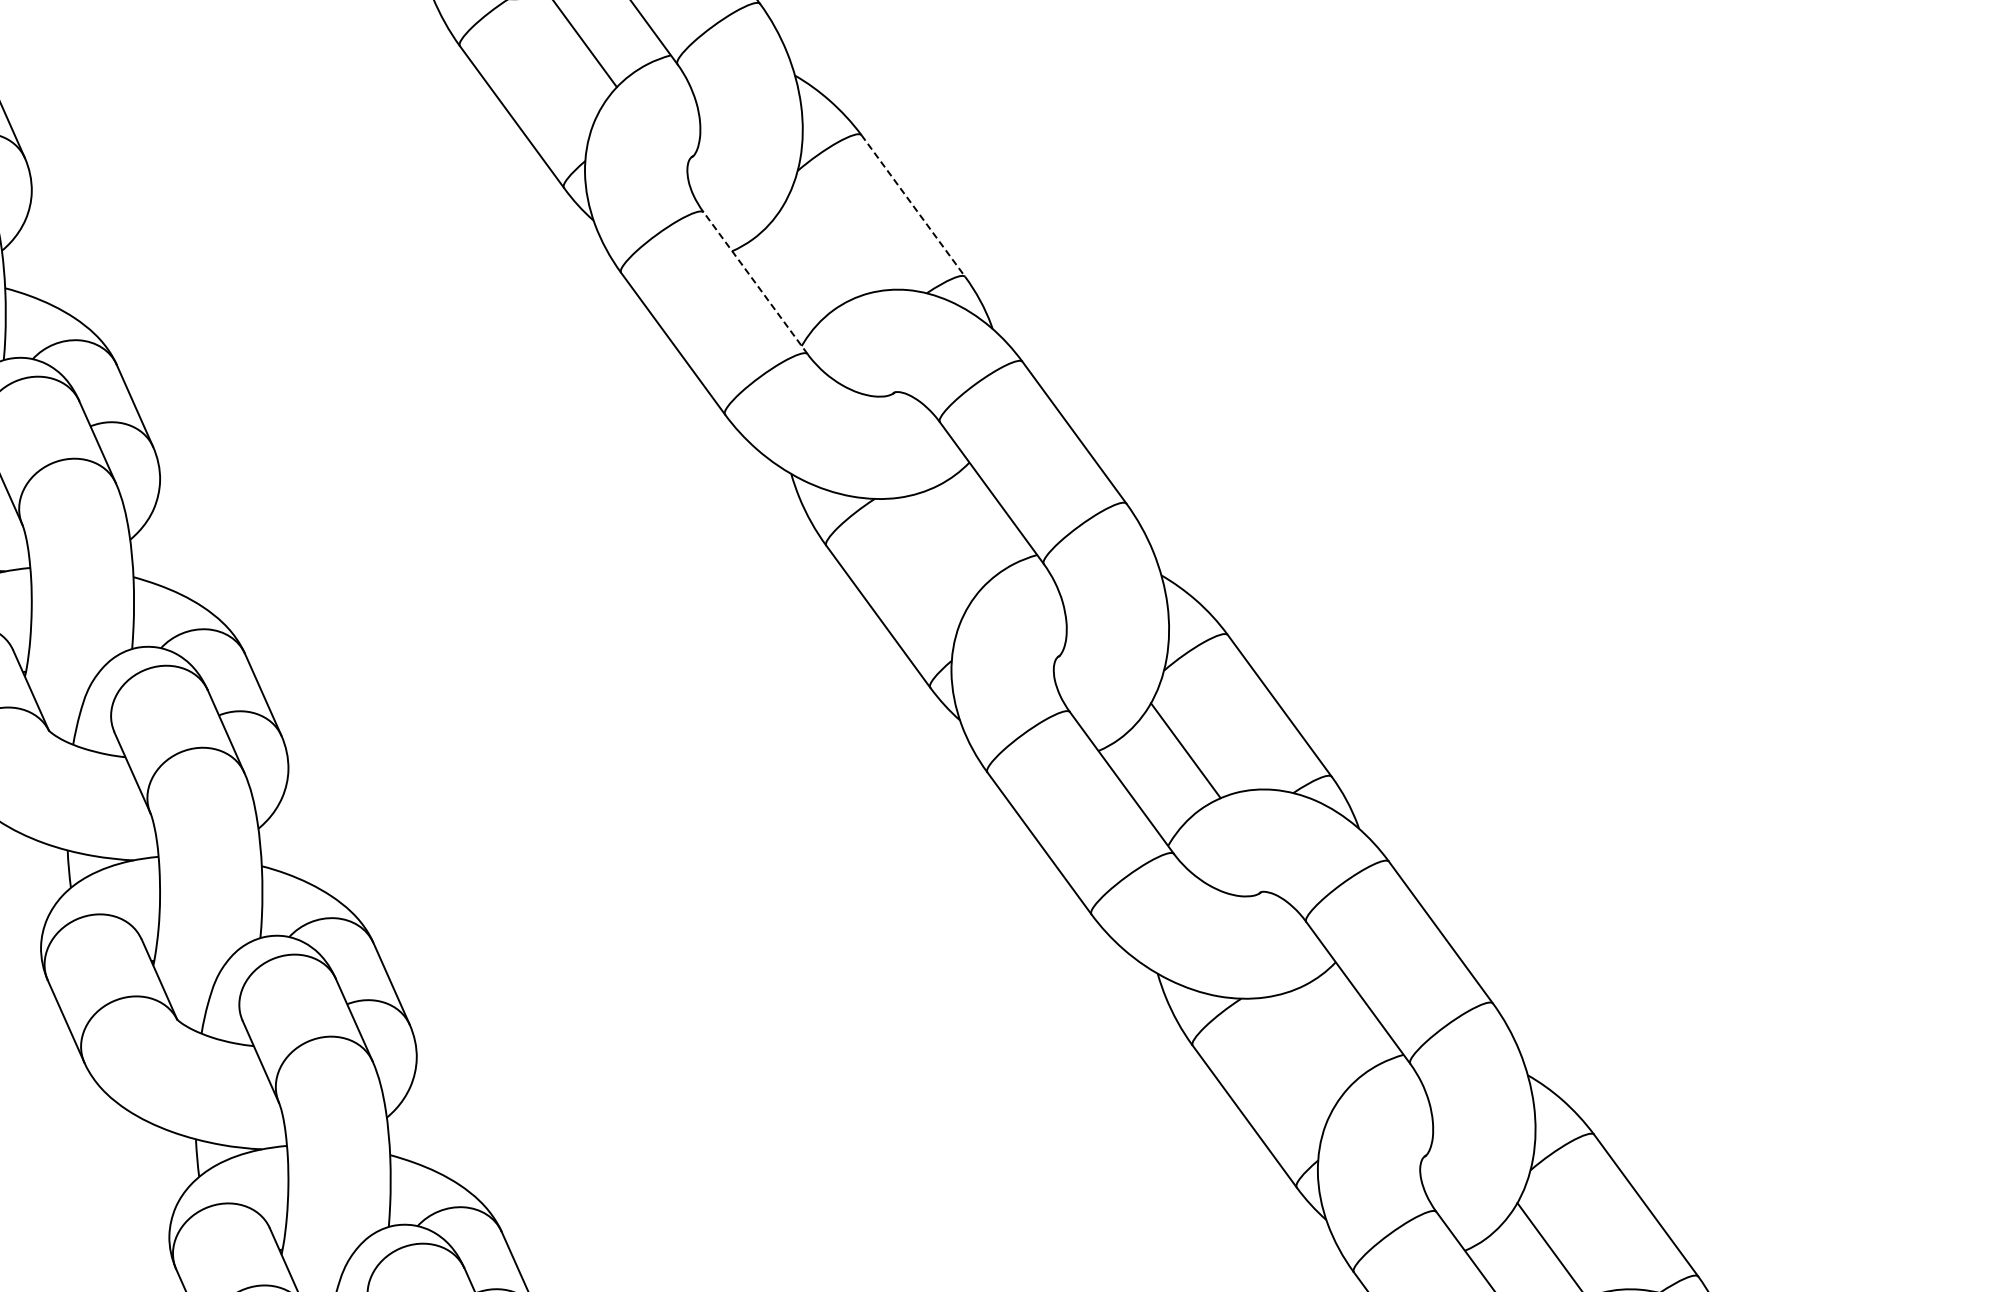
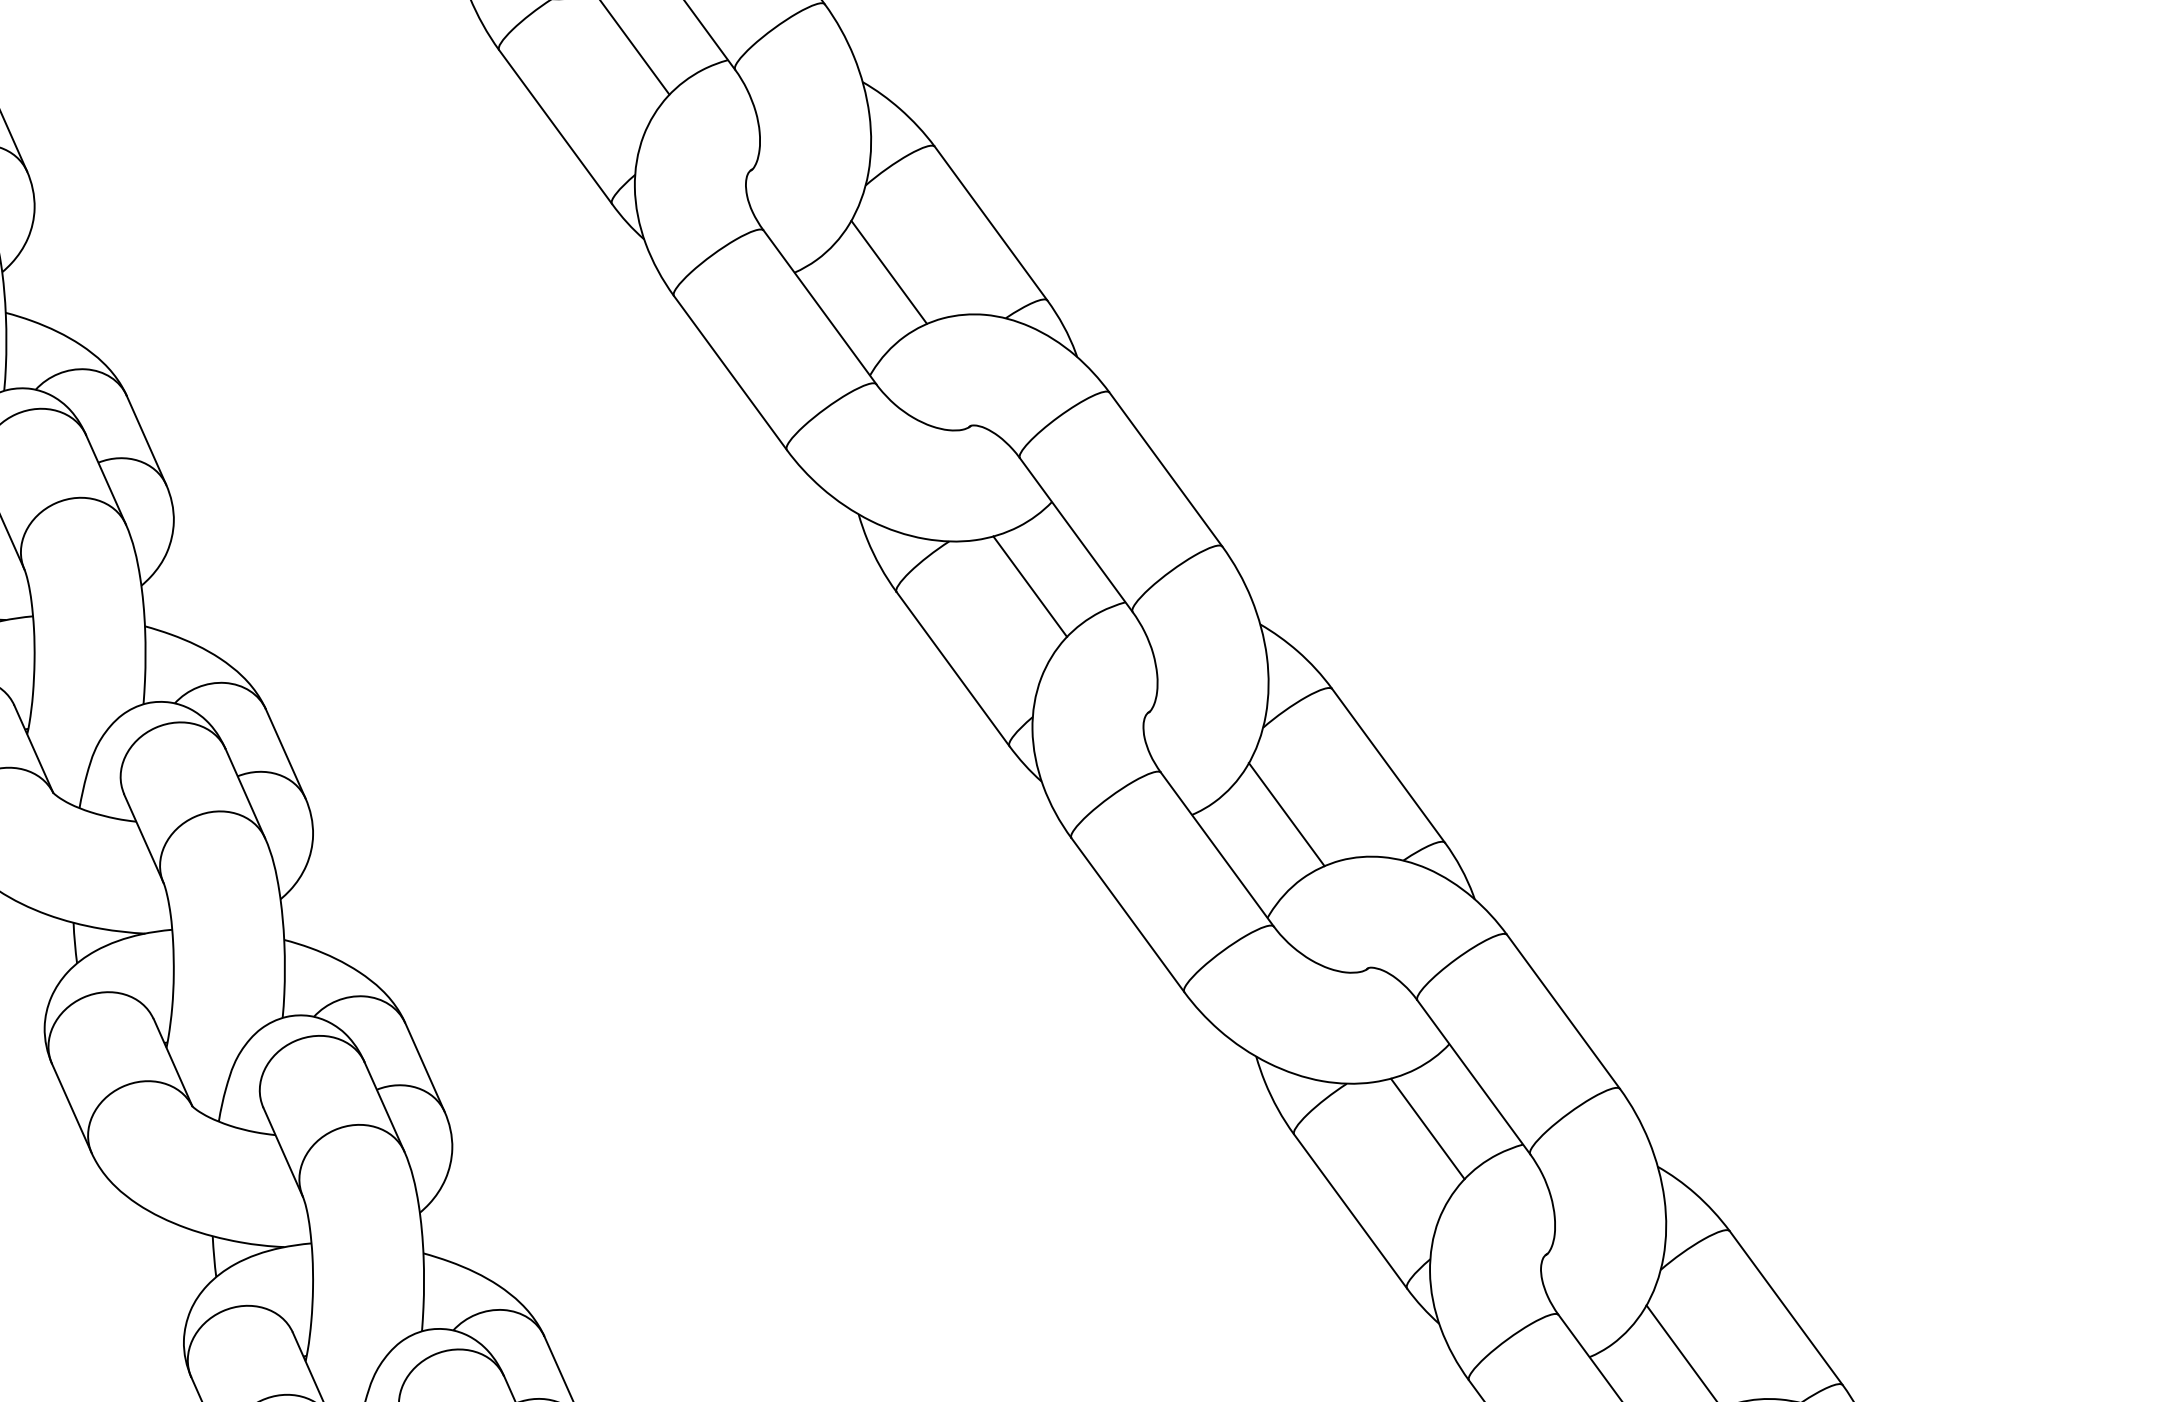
line: (913, 205) -> (991, 223), dashed -> solid
line: (819, 250) -> (889, 271), added
line: (755, 283) -> (819, 307), dashed -> solid
line: (949, 540) -> (1030, 586), added
line: (1315, 1040) -> (1427, 1129), added

